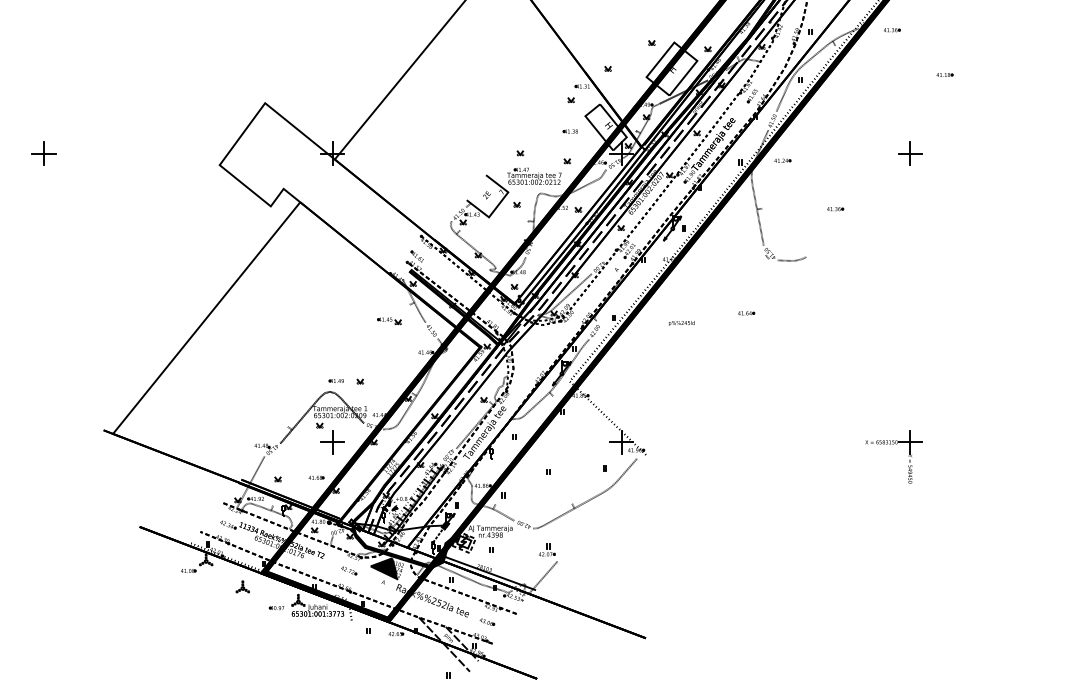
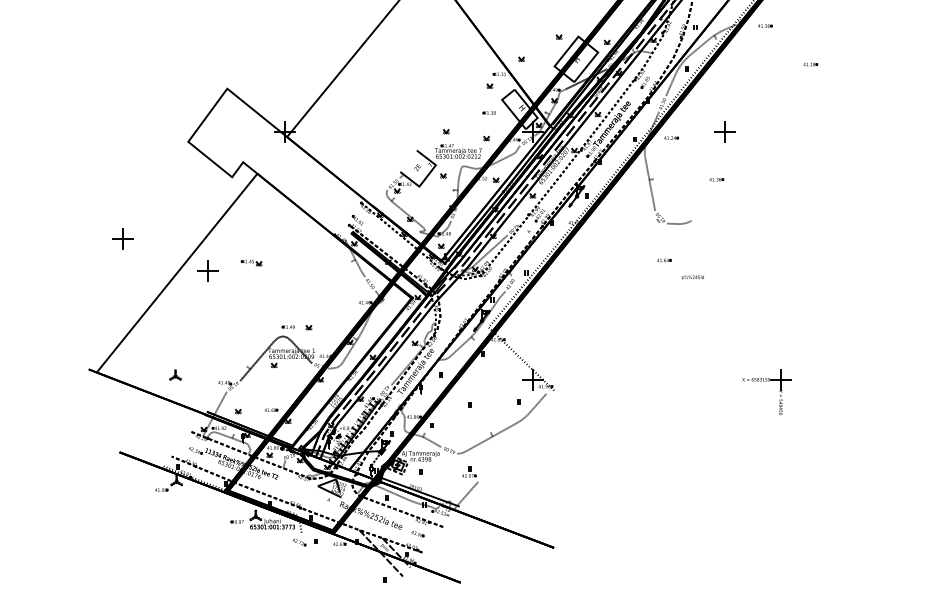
part: (43, 153) -> (122, 239), moved
part: (910, 153) -> (725, 131), moved
part: (746, 313) -> (664, 260), moved
part: (389, 321) -> (251, 263), moved
text: (681, 323) -> (692, 277), moved
part: (332, 442) -> (207, 270), moved
fill: (384, 568) -> (329, 487), removed
part: (349, 570) -> (299, 542), moved
part: (242, 586) -> (175, 374), moved

